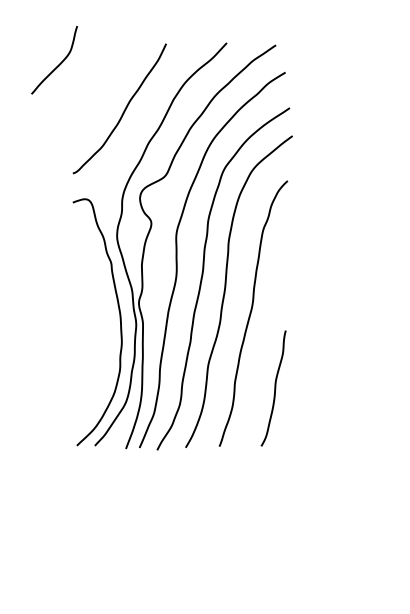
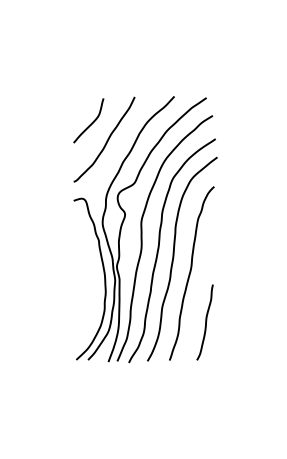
curve: (58, 62) -> (91, 122), moved

